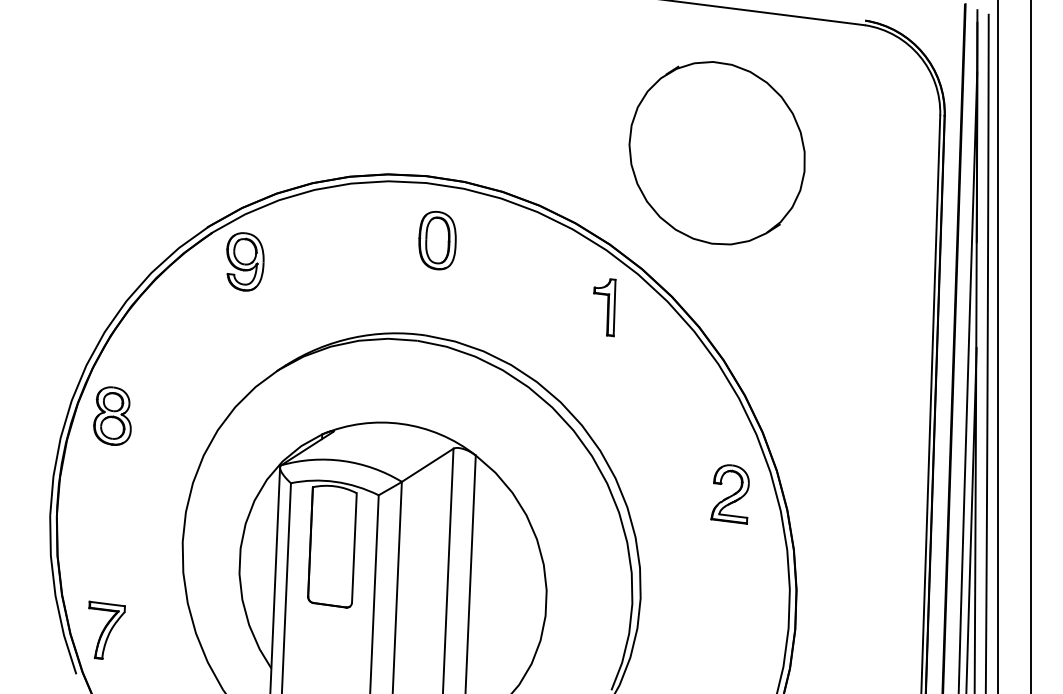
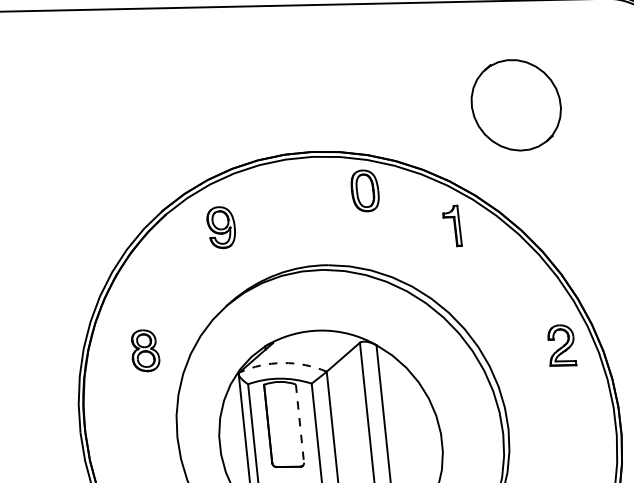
part: (716, 153) -> (515, 105), size x0.7
part: (437, 240) -> (365, 190), moved
part: (245, 261) -> (221, 227), moved
part: (112, 415) -> (144, 350), moved
arc: (343, 461) -> (283, 363), solid -> dashed
line: (354, 547) -> (299, 423), solid -> dashed

